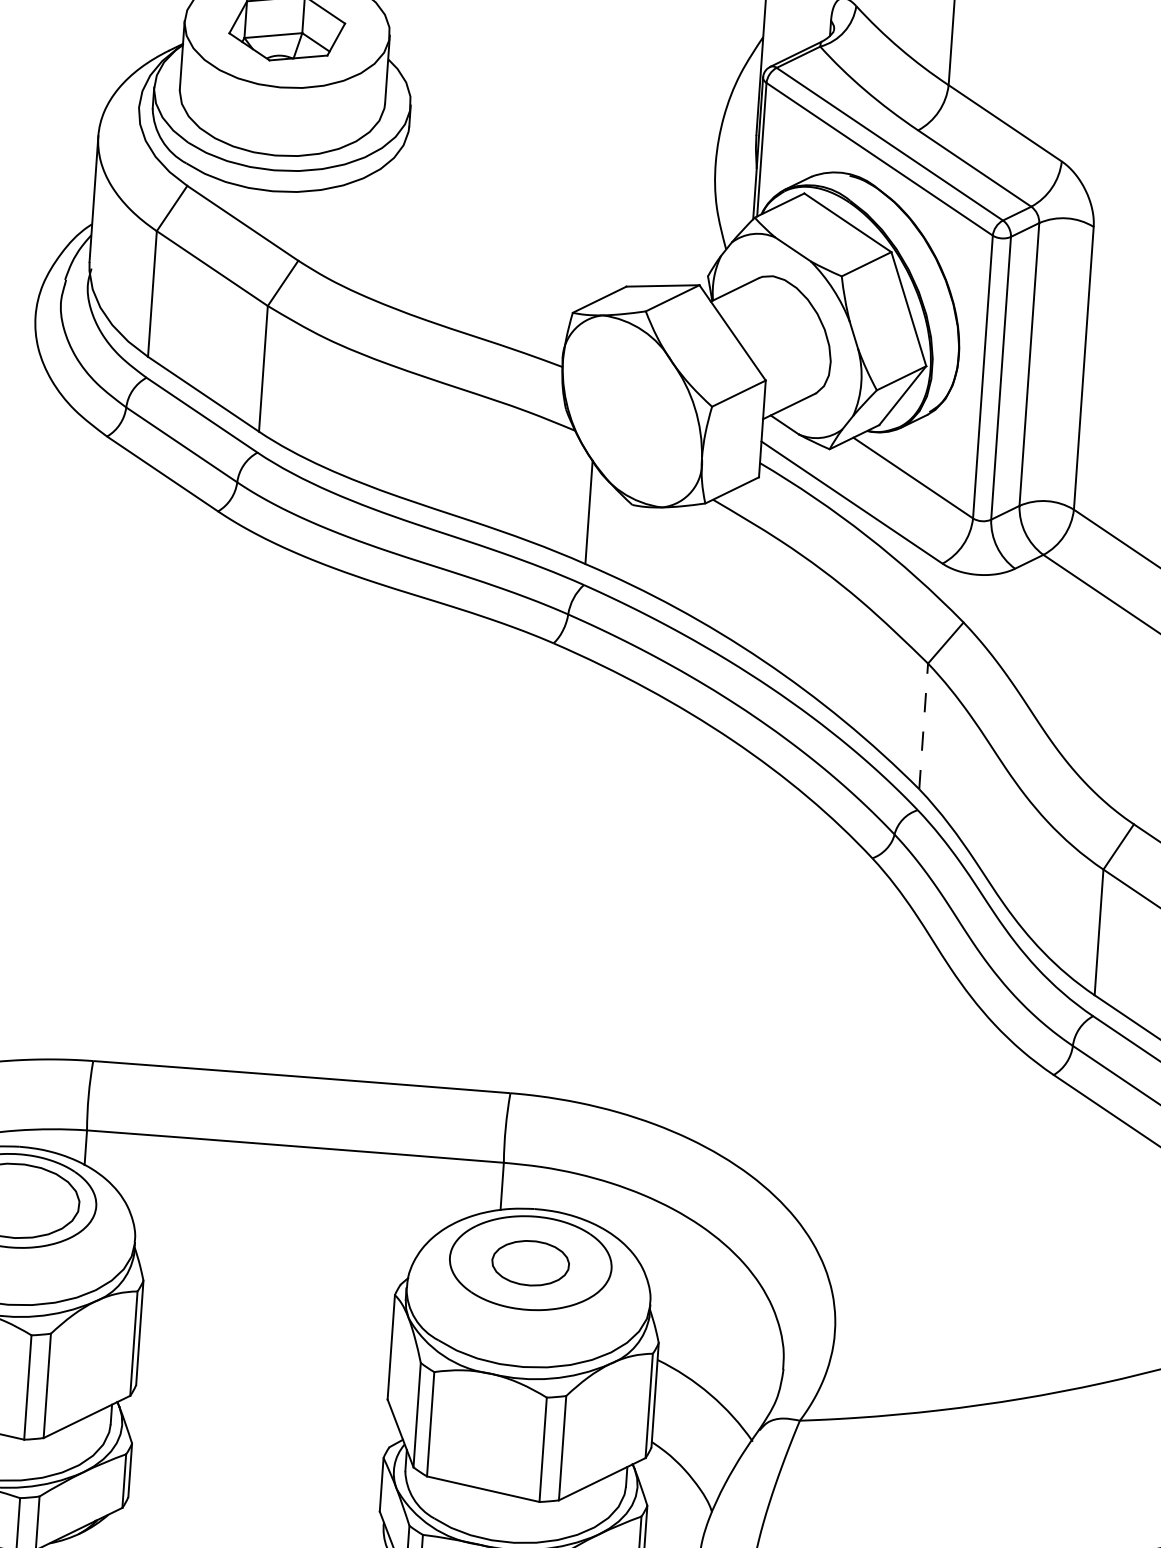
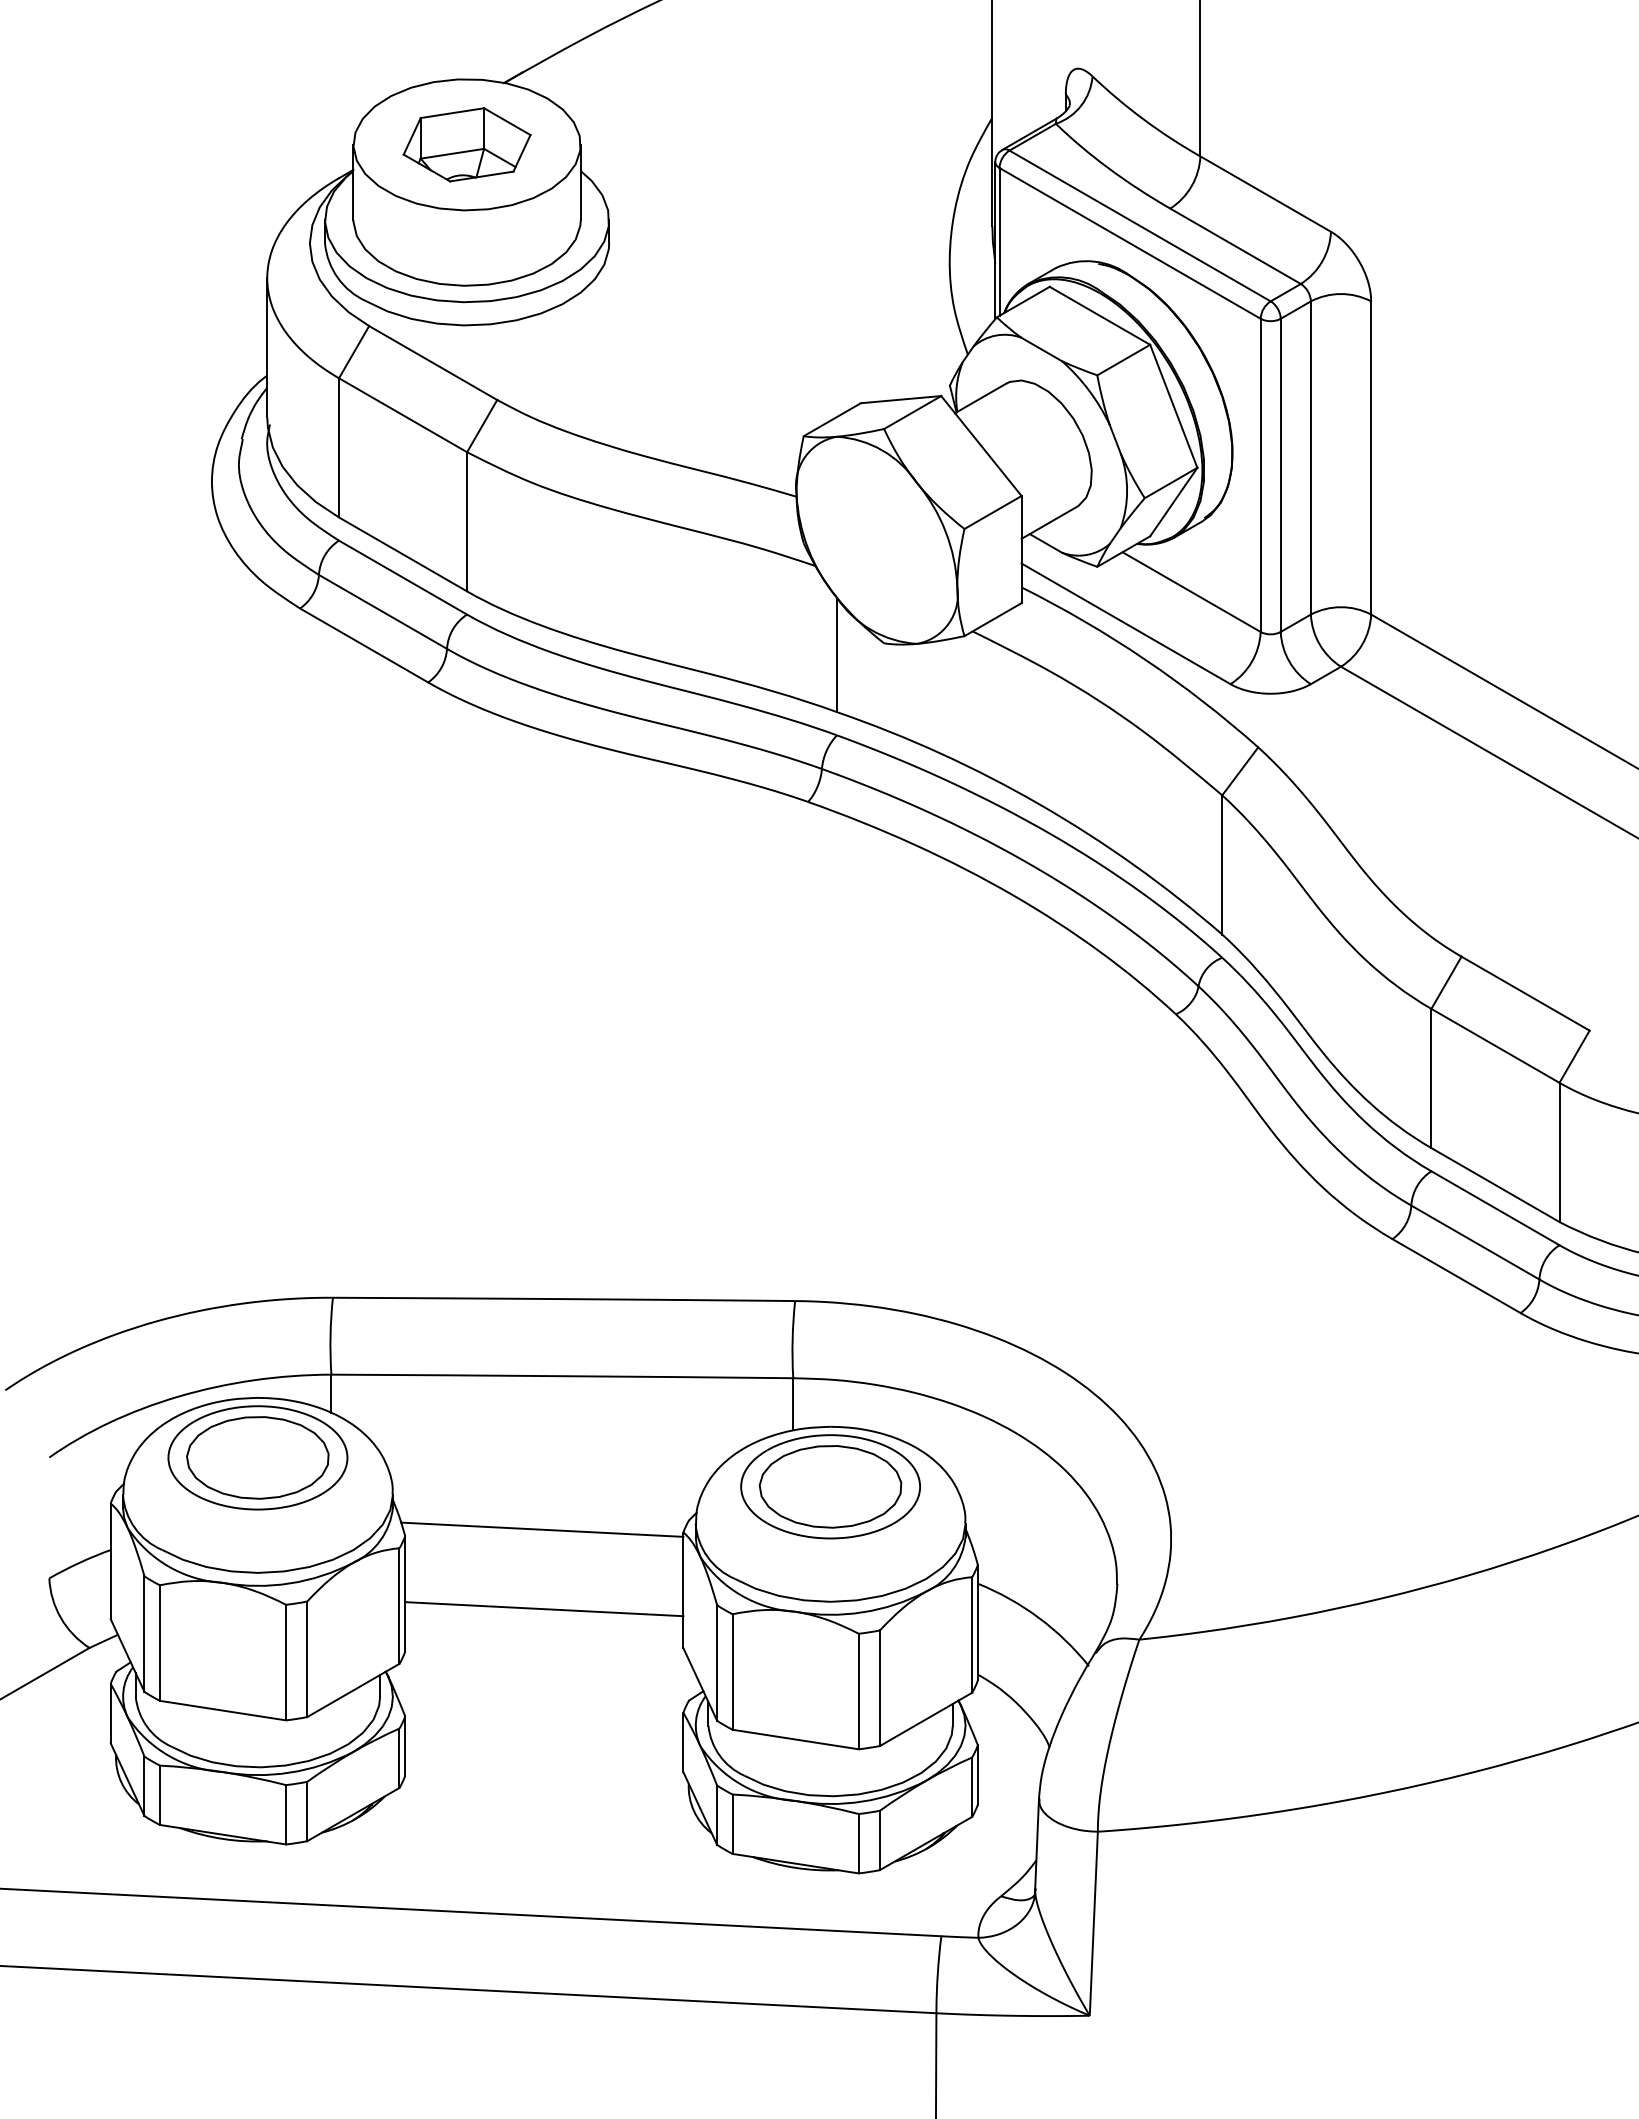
line: (923, 725) -> (1222, 864), dashed -> solid
part: (530, 1262) -> (830, 1486), size x1.67
line: (267, 1283) -> (542, 1529), added
line: (264, 1355) -> (544, 1609), added

